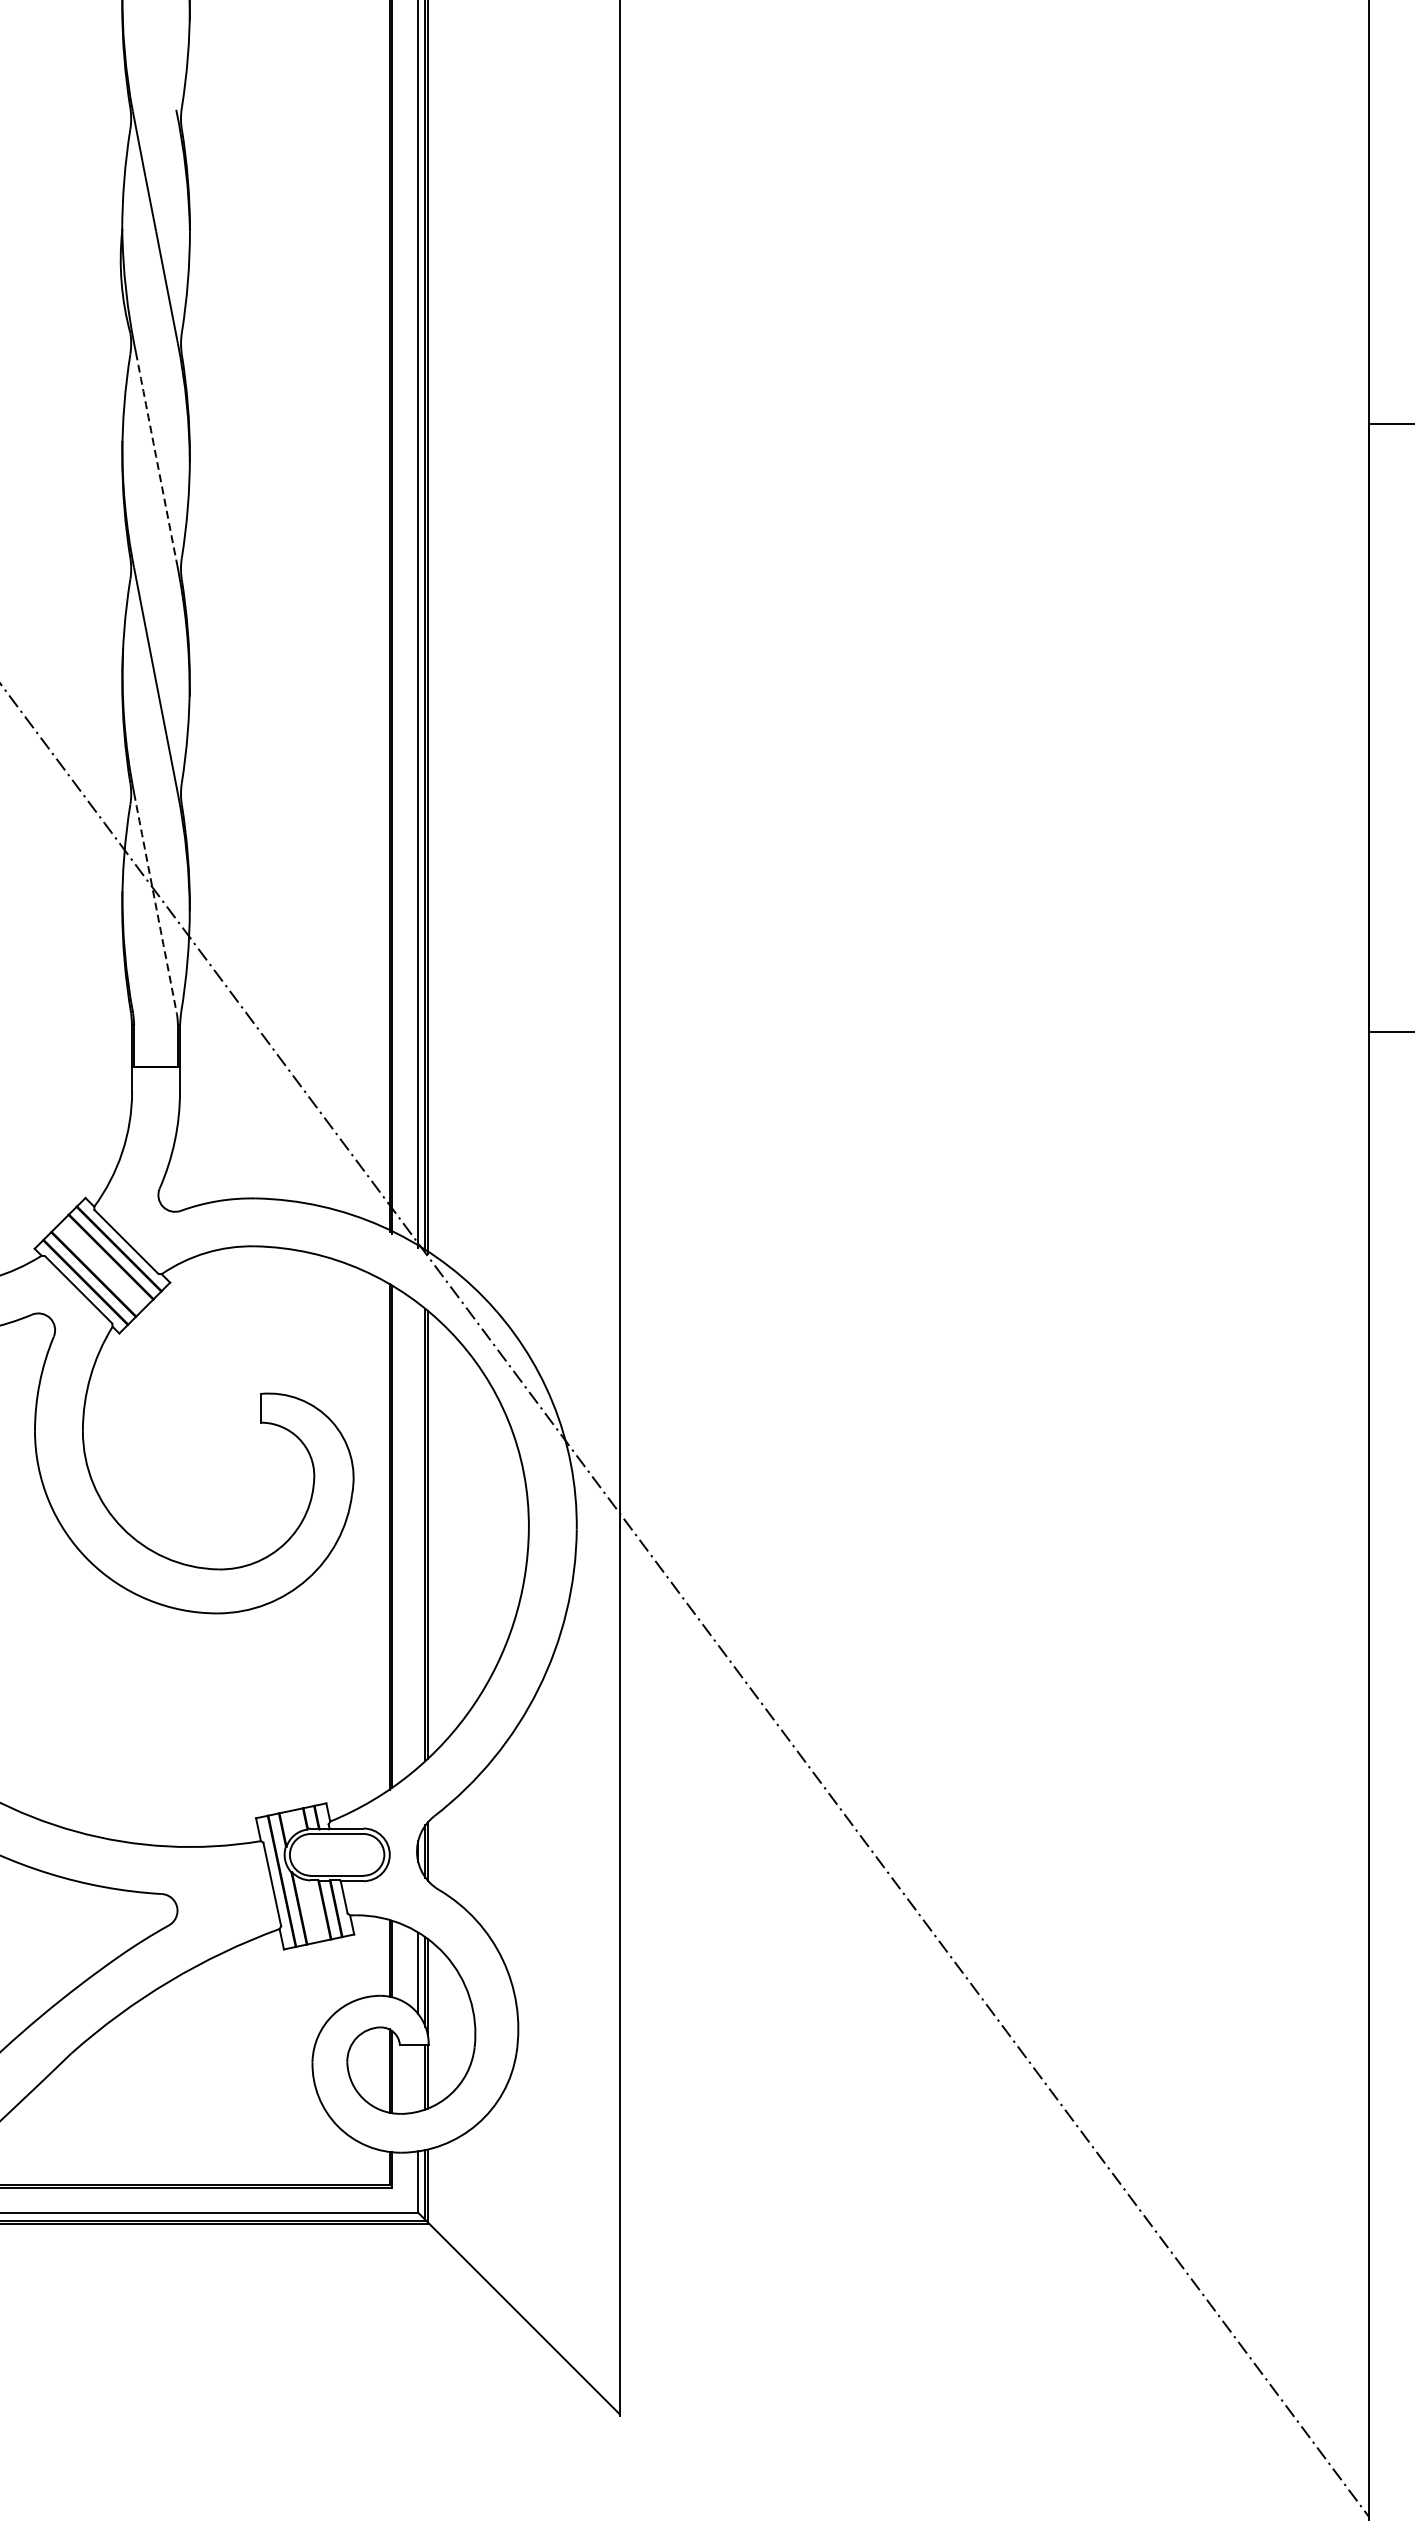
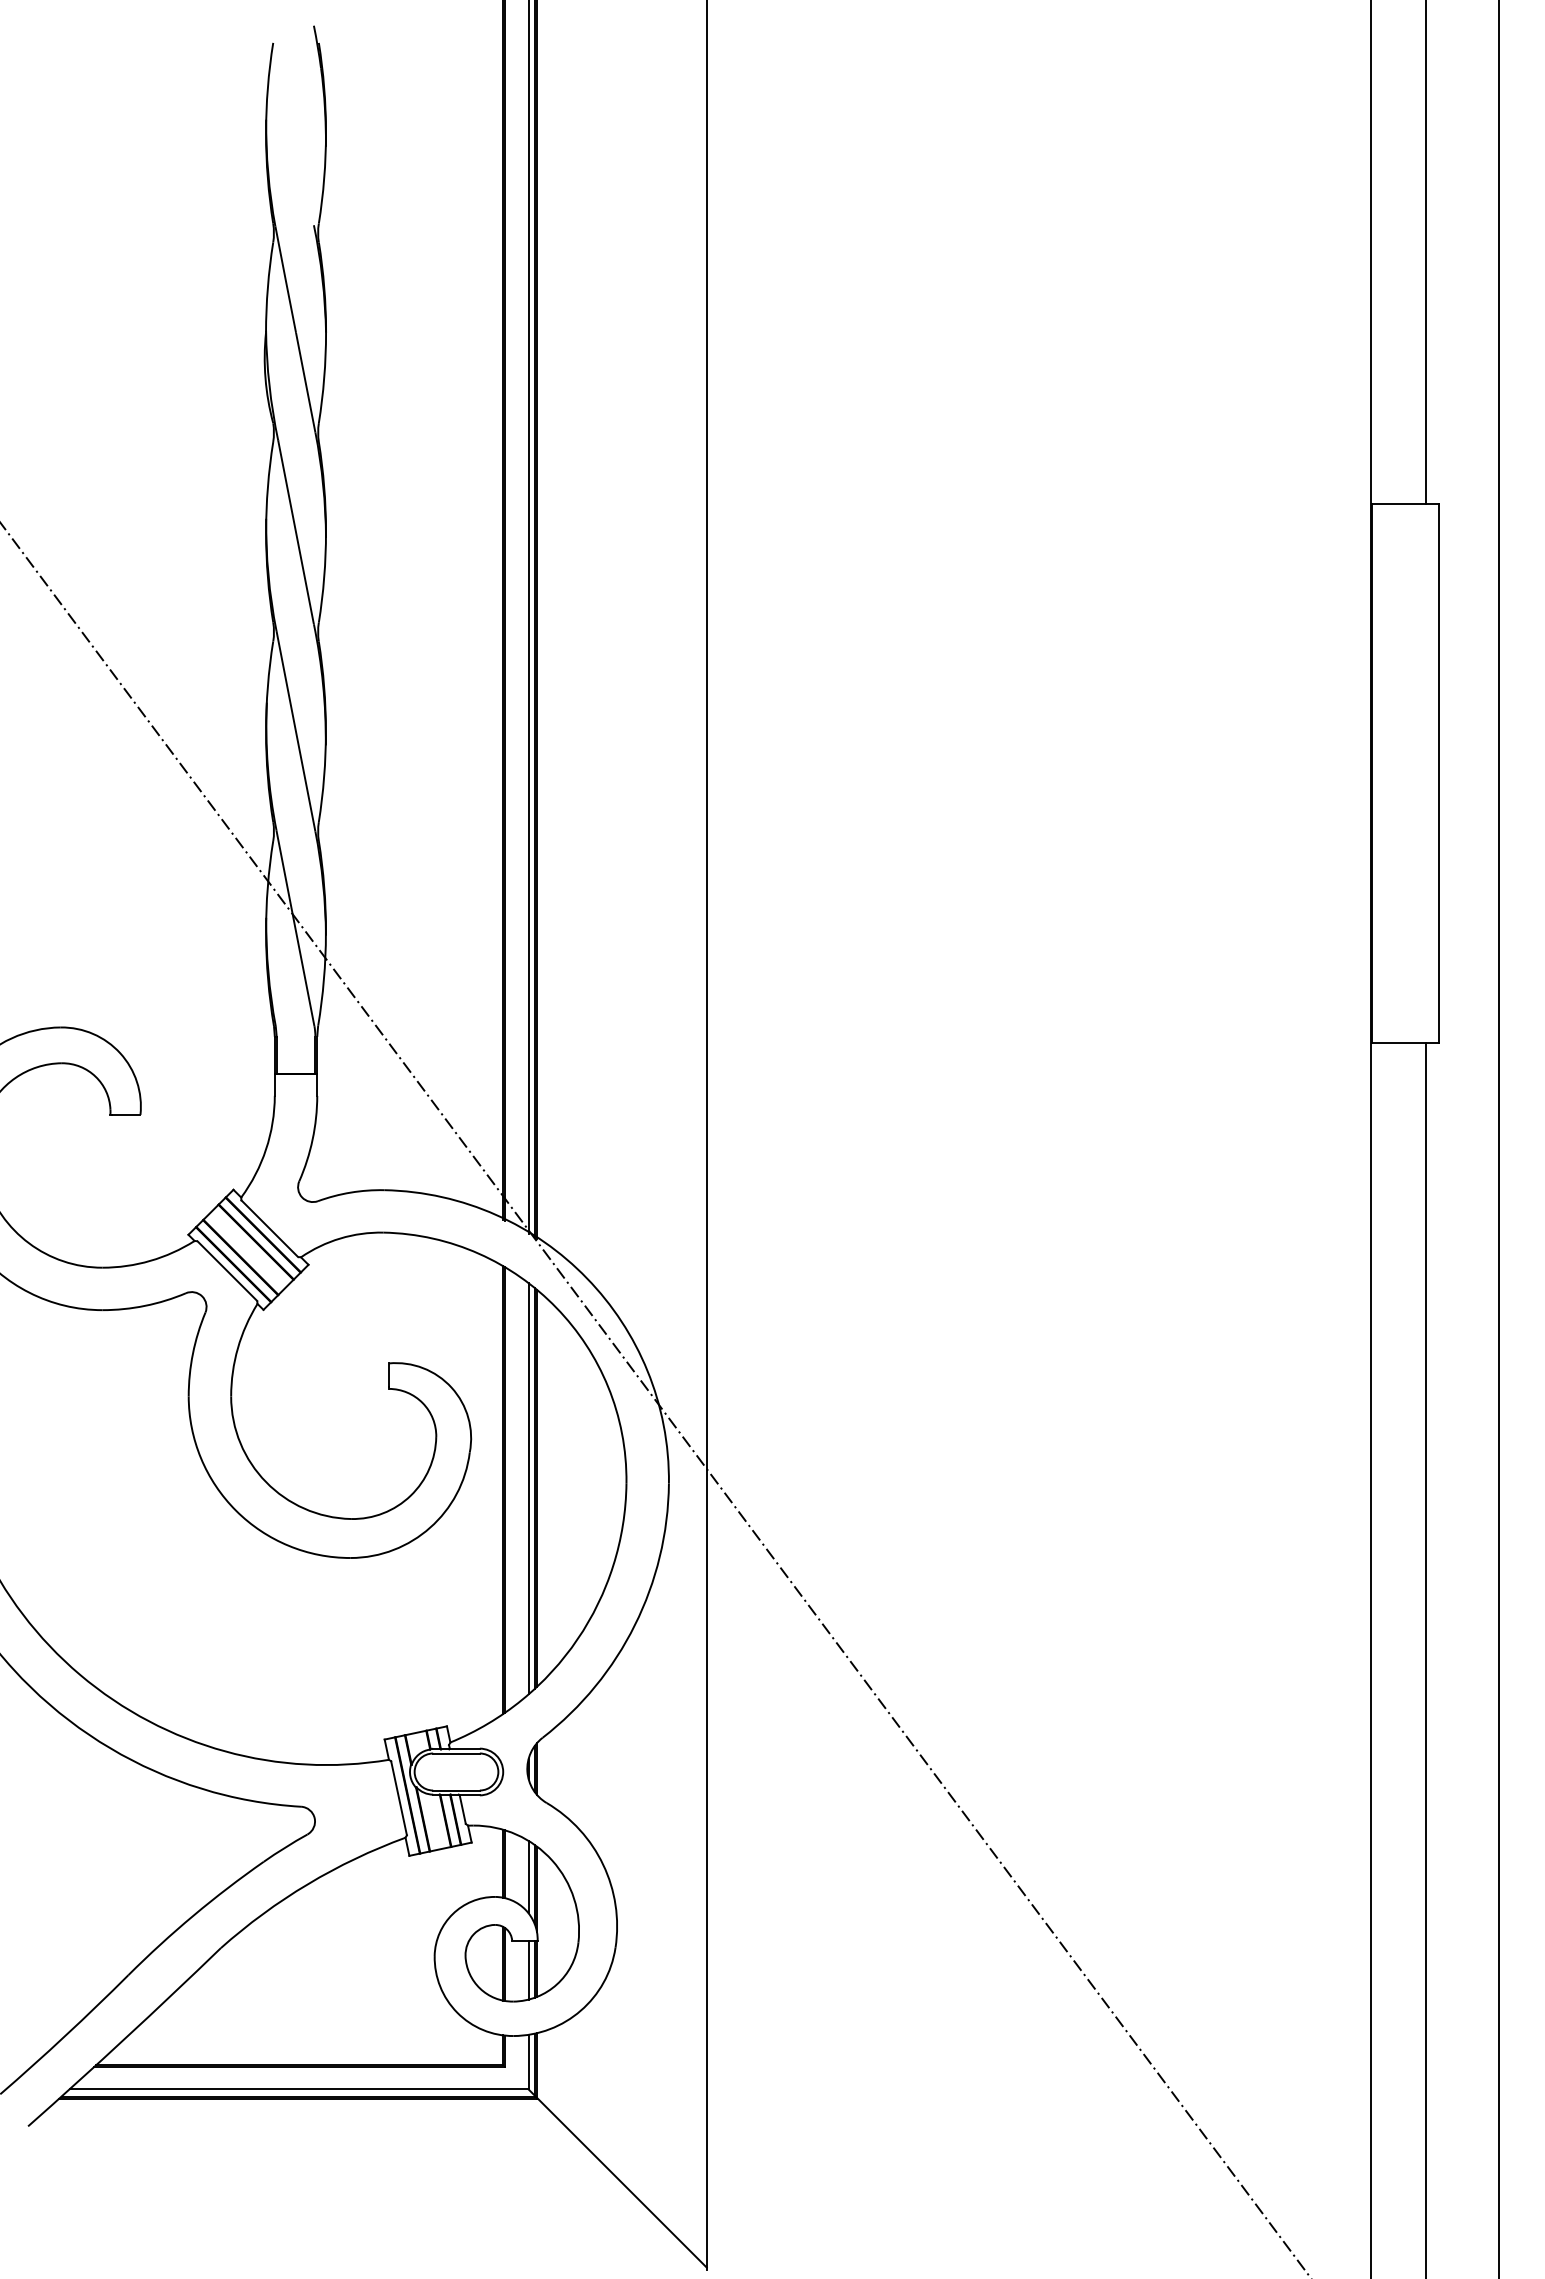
arc: (156, 456) -> (296, 532), dashed -> solid
arc: (155, 903) -> (295, 928), dashed -> solid
line: (418, 1535) -> (528, 1488), added
line: (418, 2077) -> (528, 1969), added

